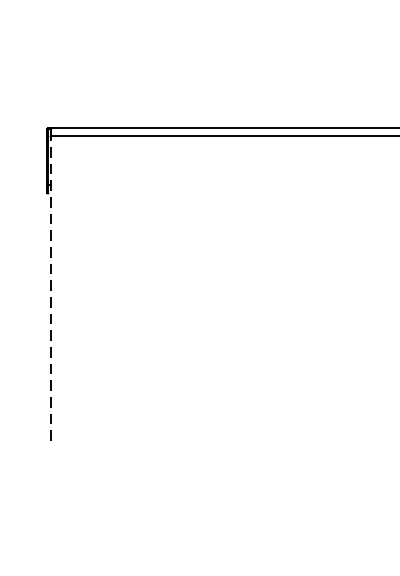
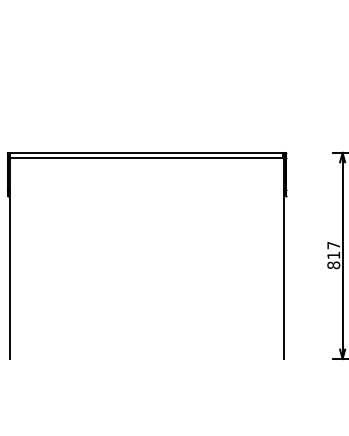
line: (50, 285) -> (9, 256), dashed -> solid

